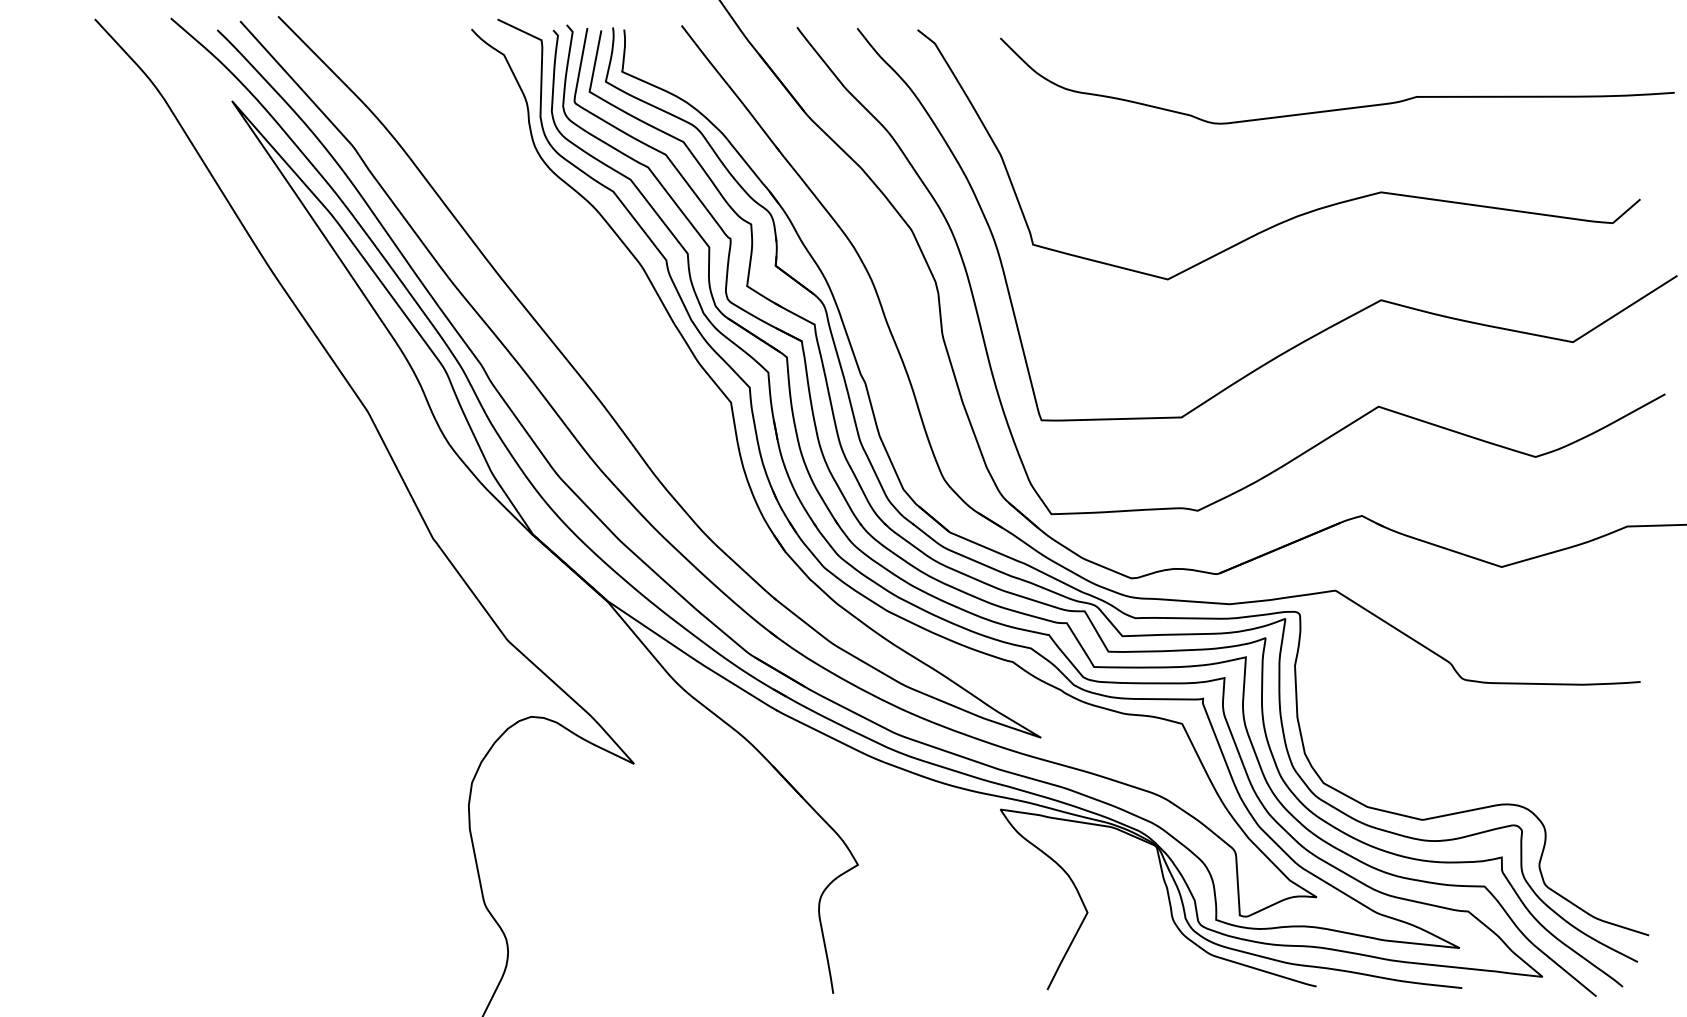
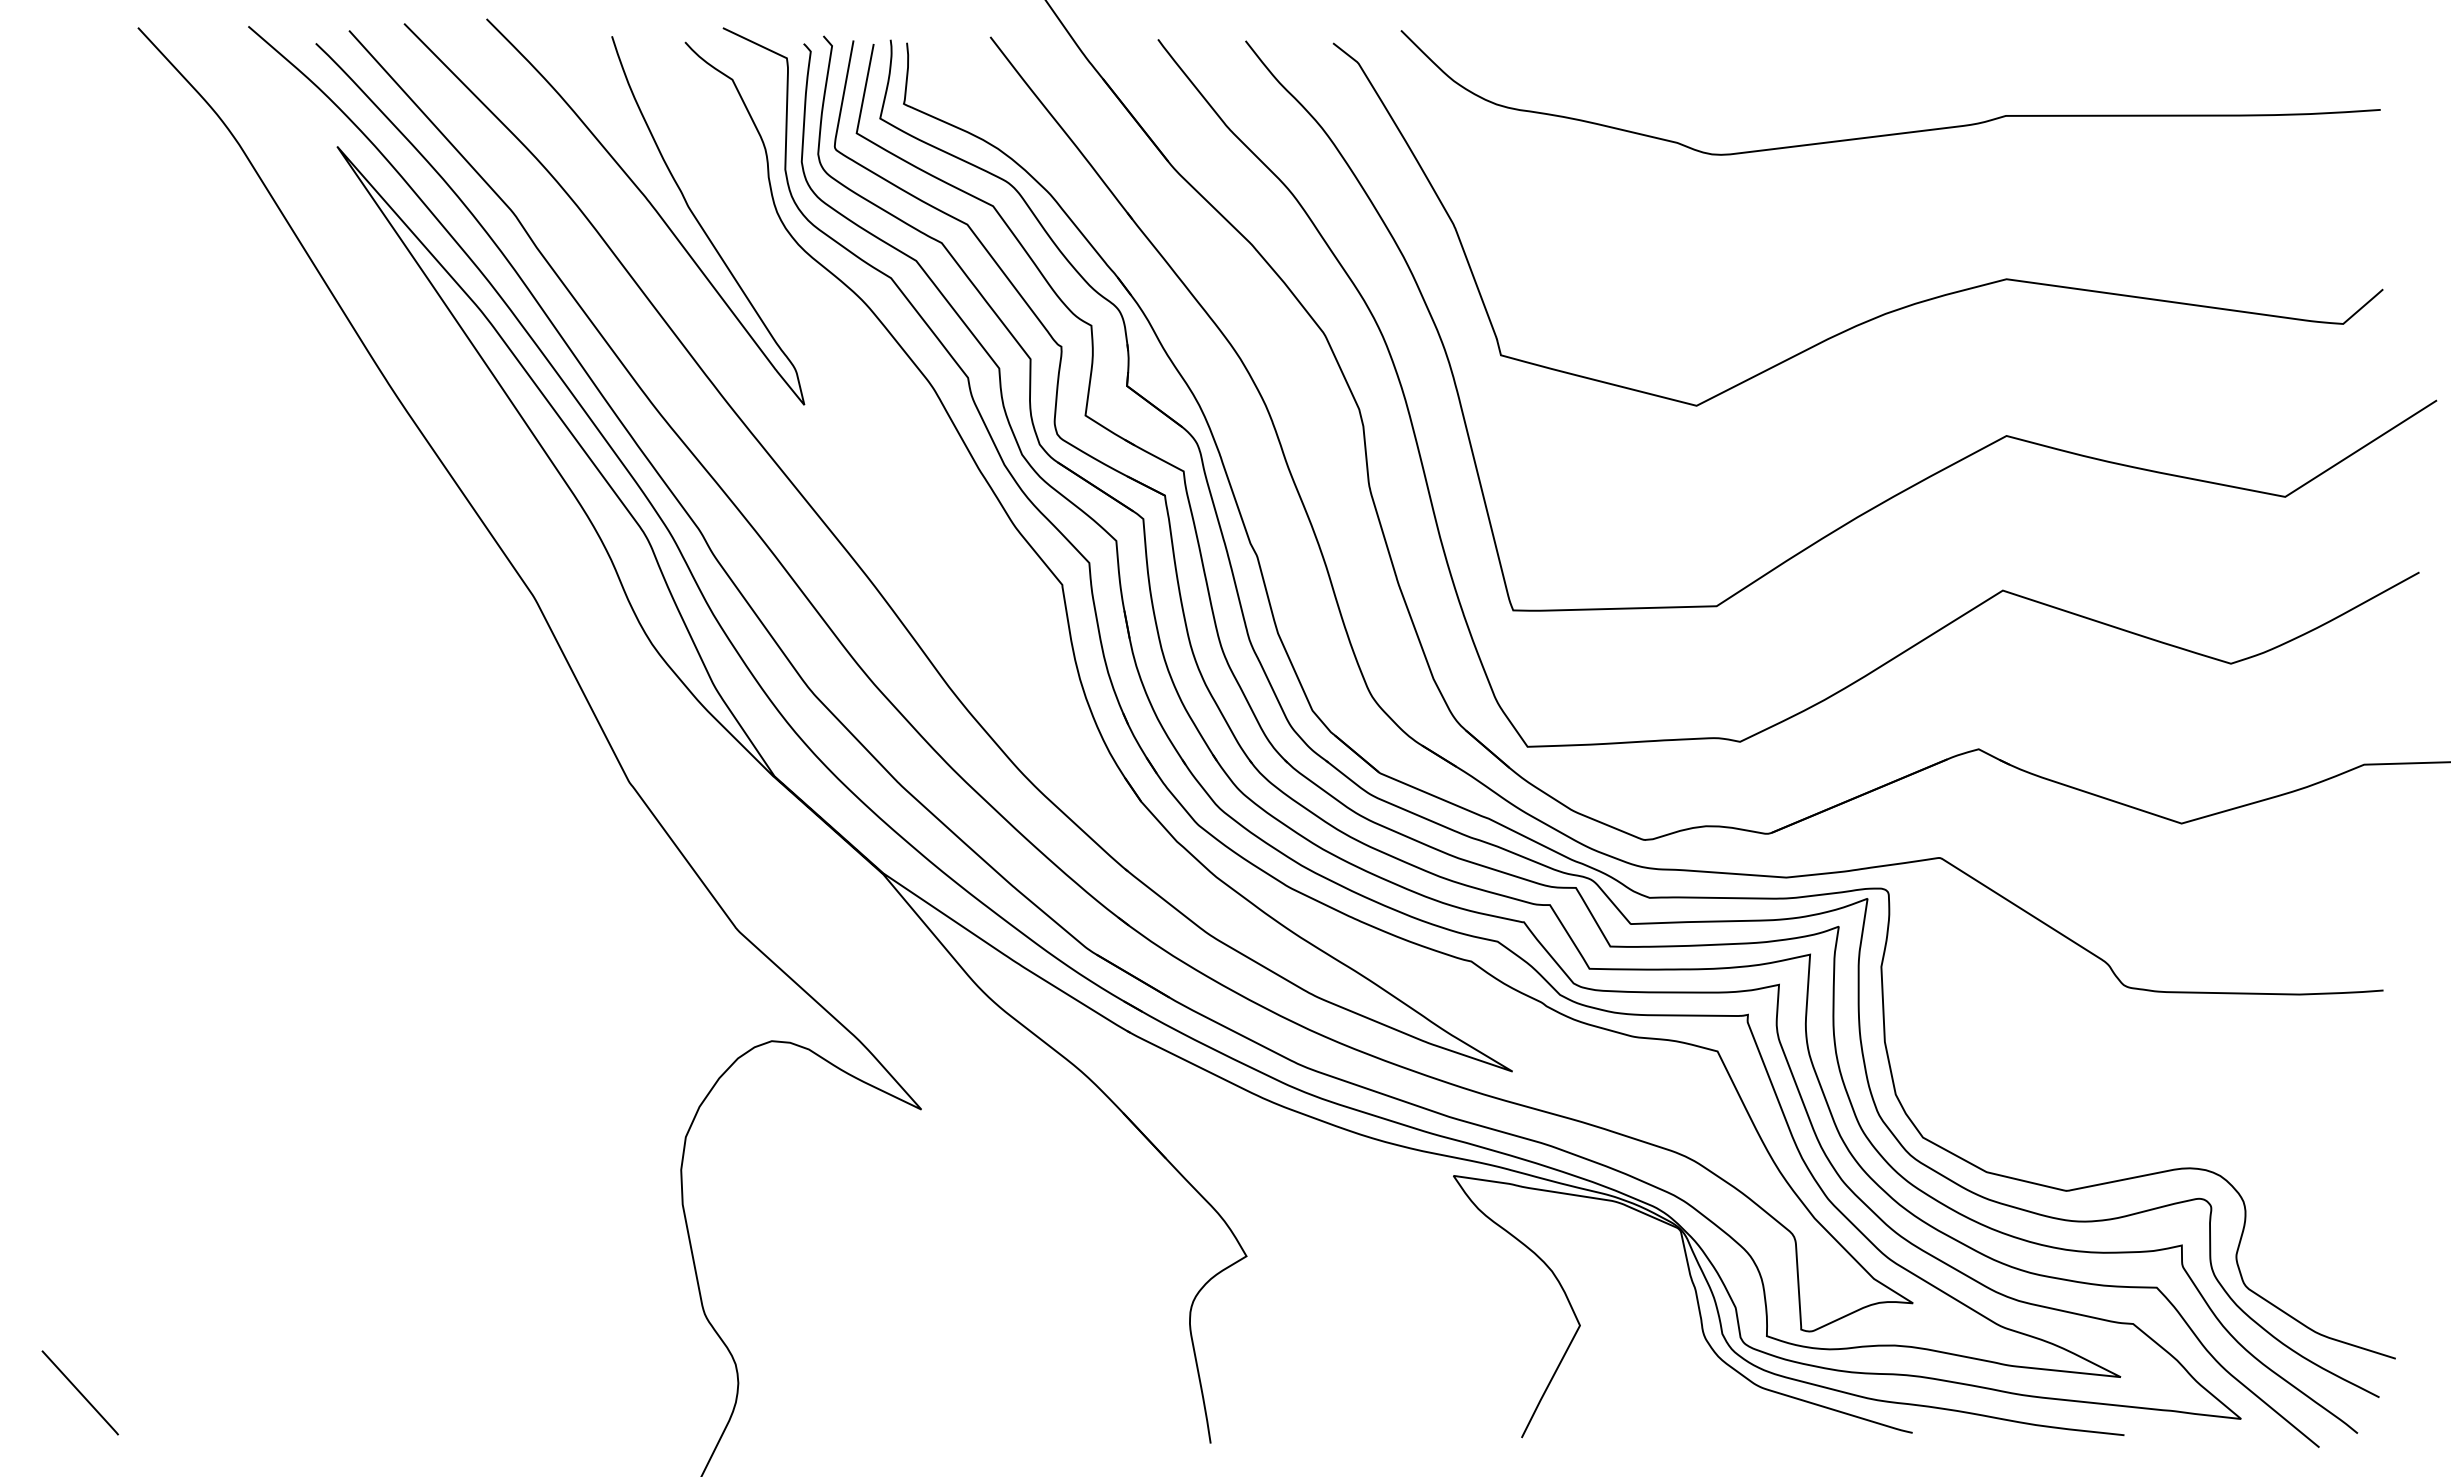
curve: (1338, 108) -> (1892, 132), moved
curve: (447, 141) -> (650, 205), added
line: (54, 958) -> (79, 1392), added

